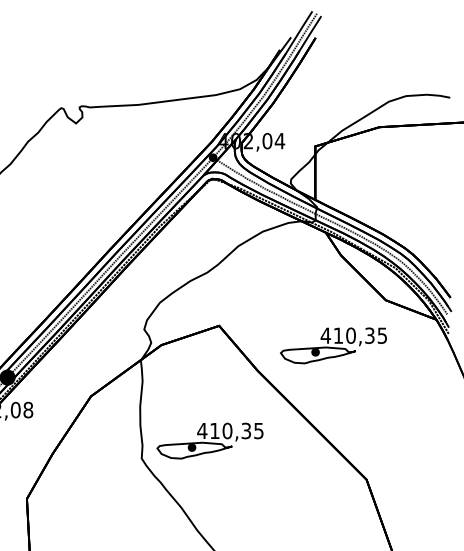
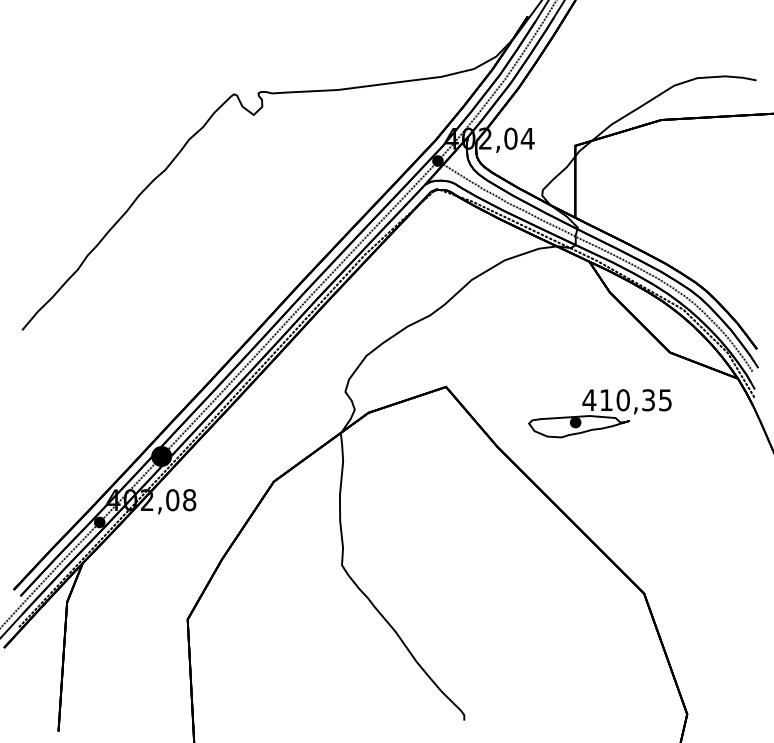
part: (209, 440) -> (433, 541), removed

